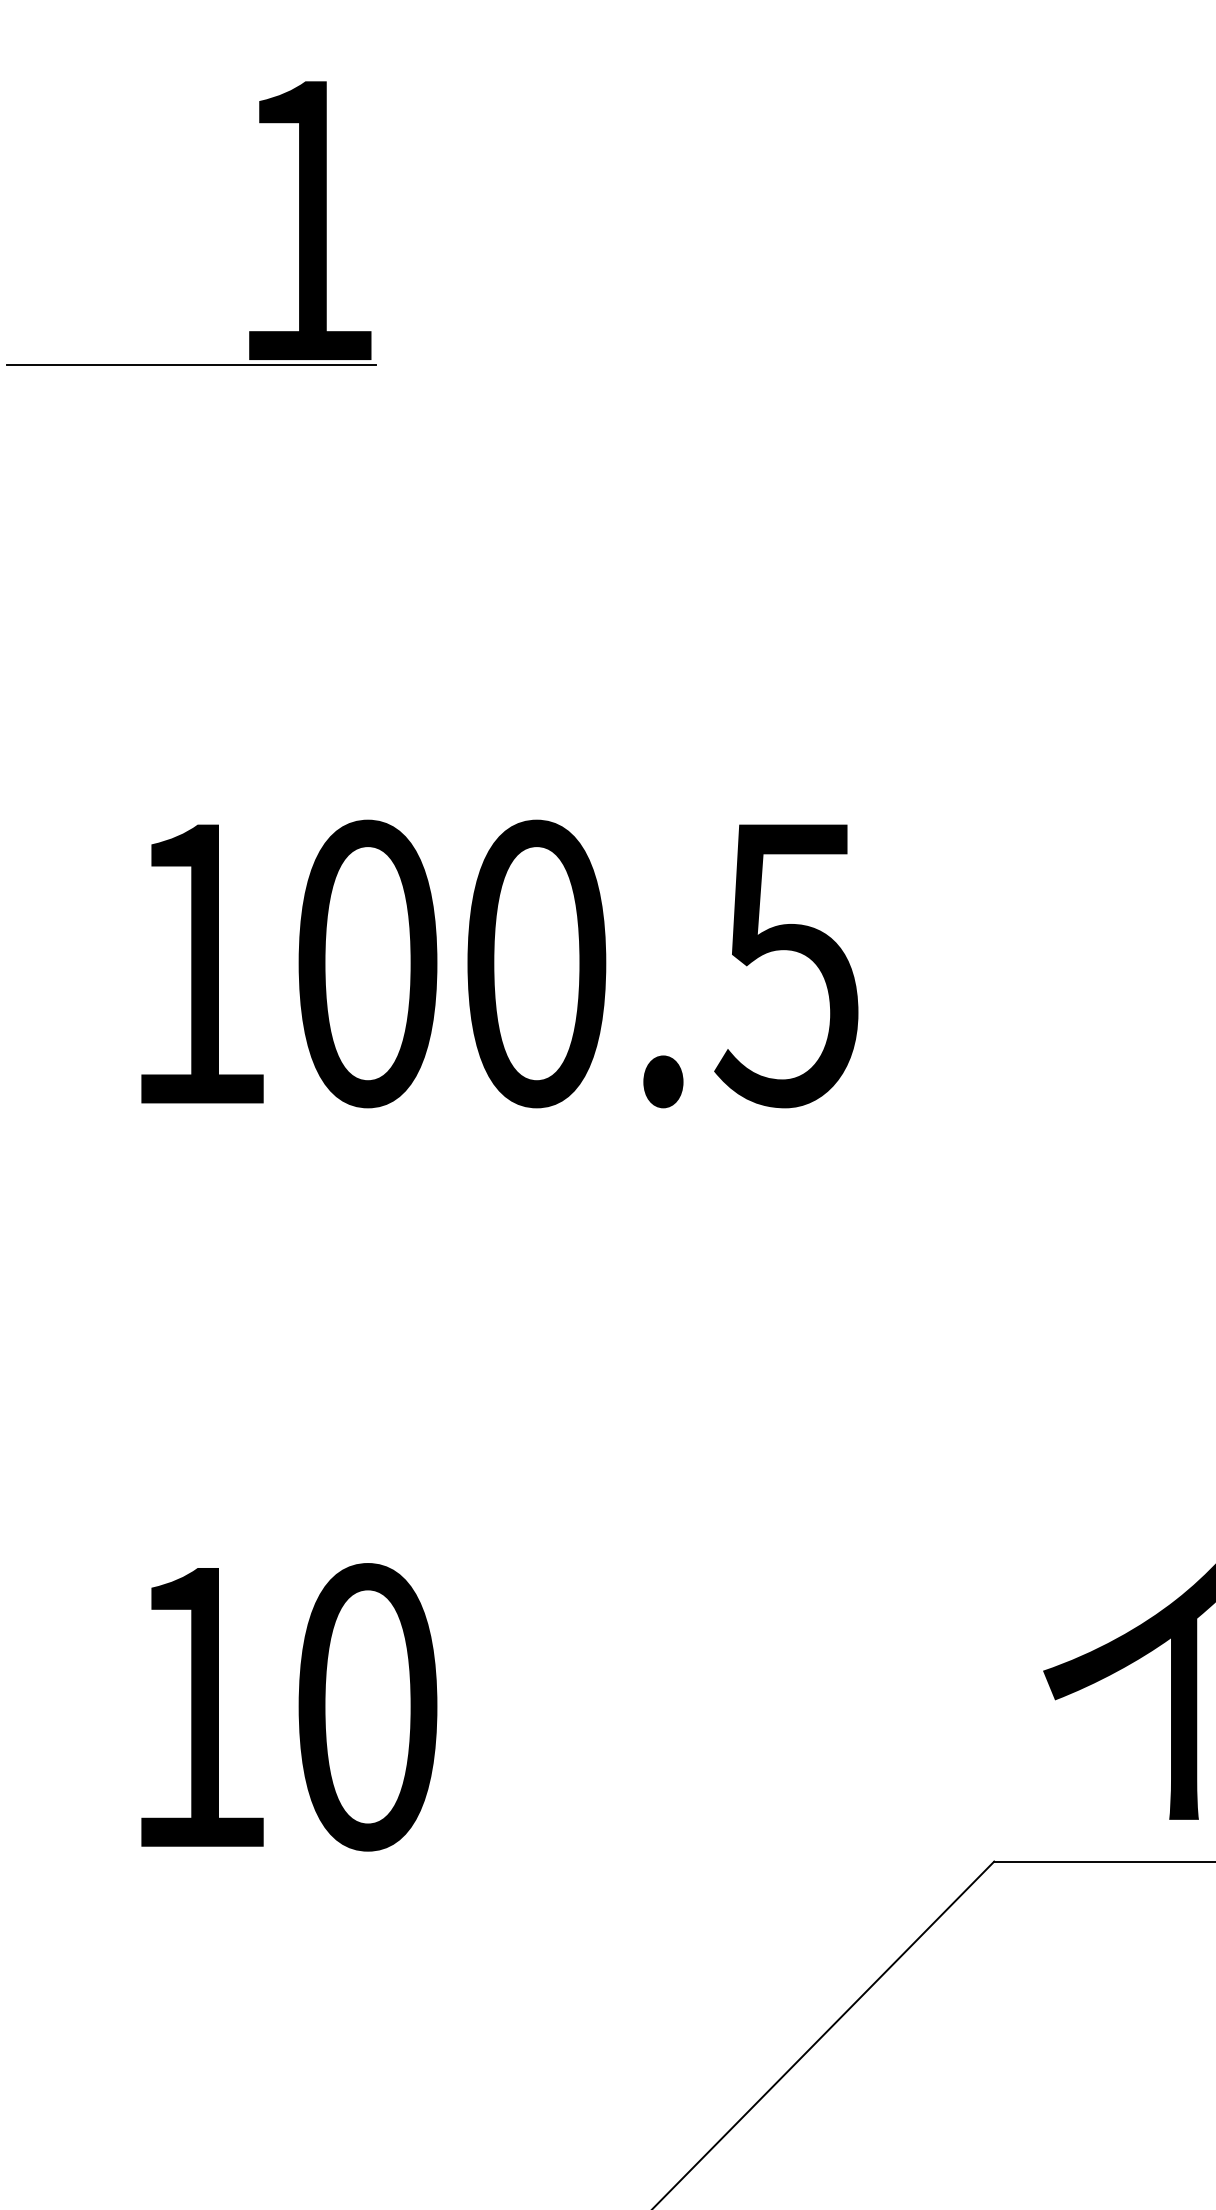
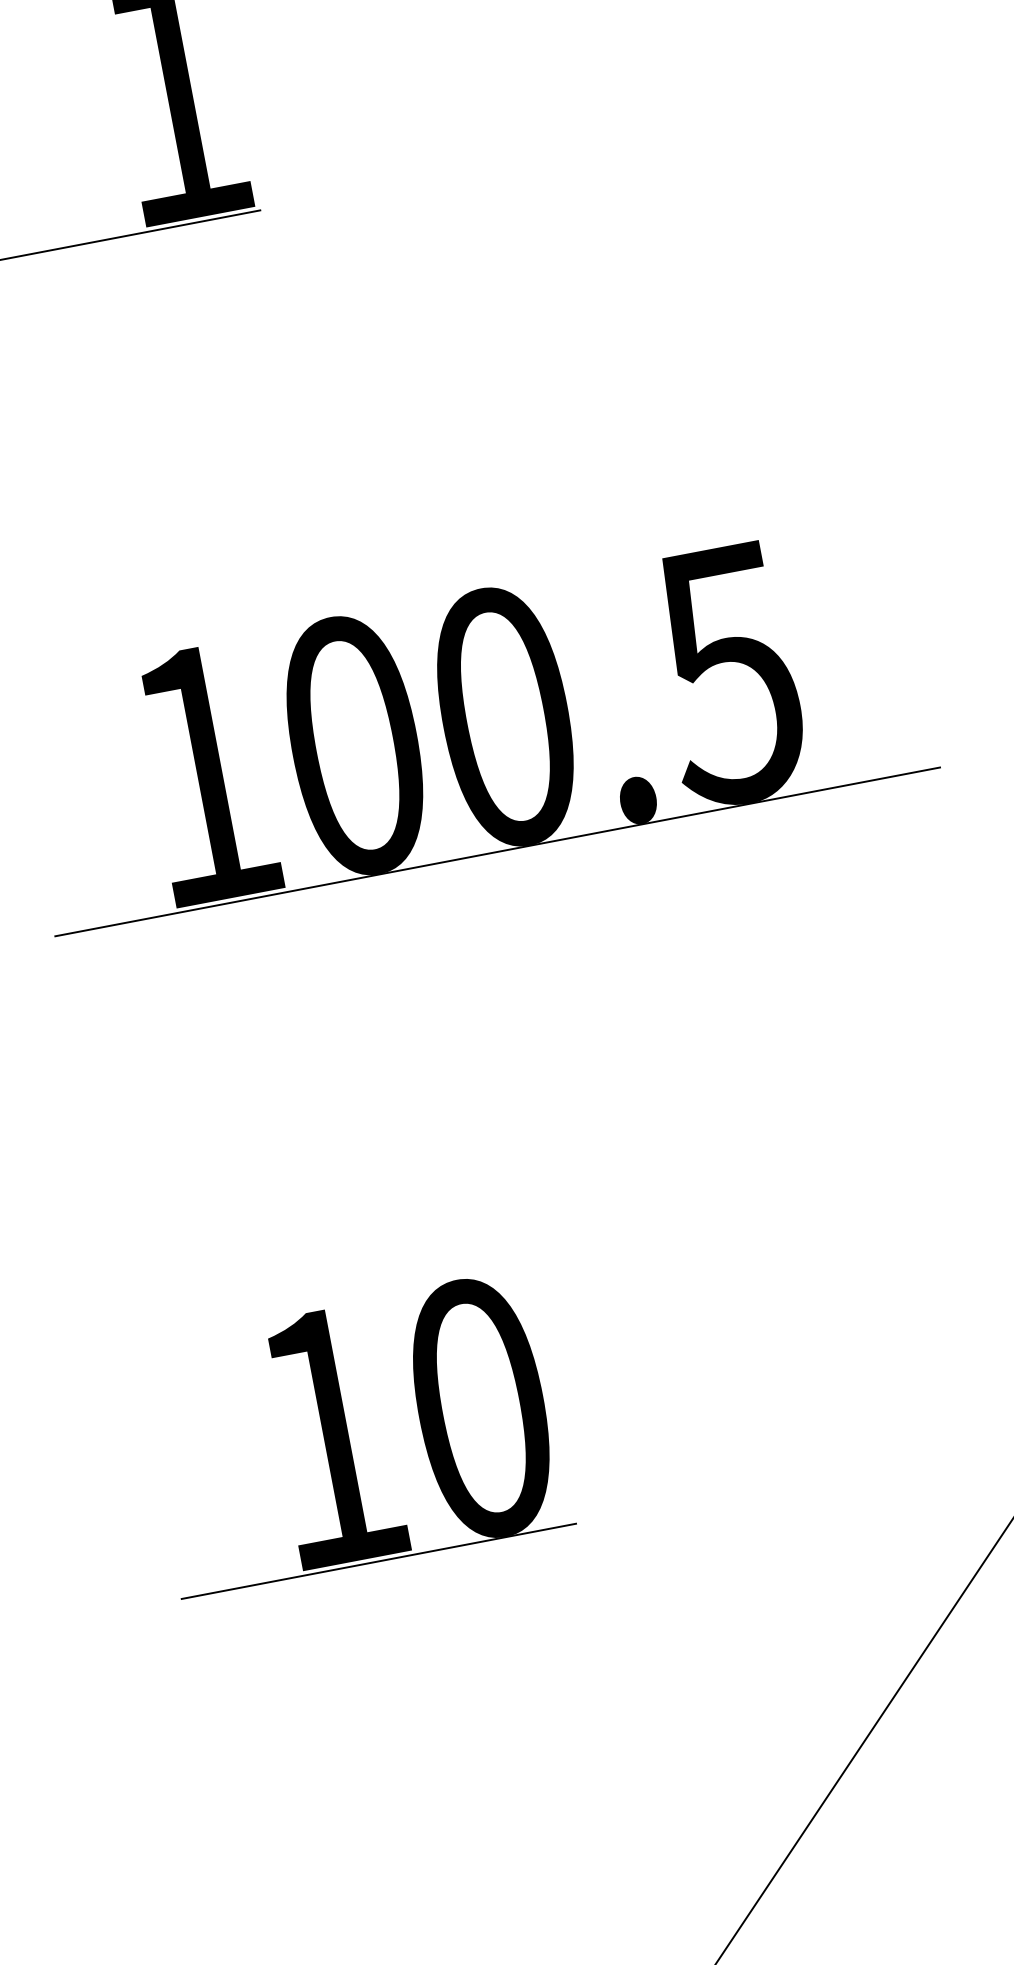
line: (500, 1108) -> (497, 852), added
line: (225, 1851) -> (378, 1561), added

